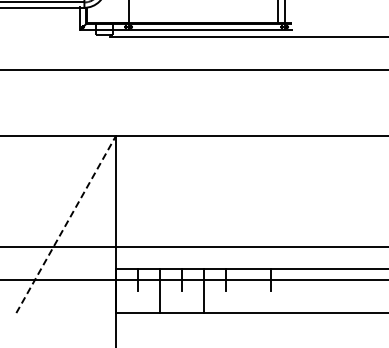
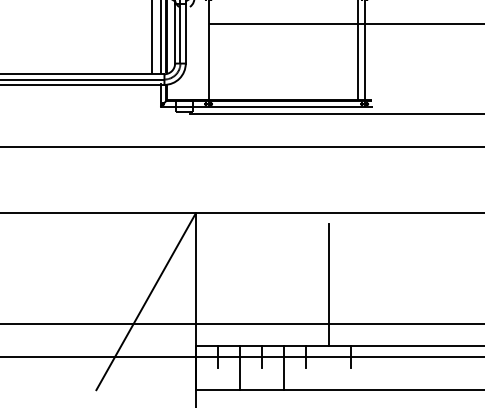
line: (248, 207) -> (328, 284), added
line: (66, 224) -> (146, 301), dashed -> solid

